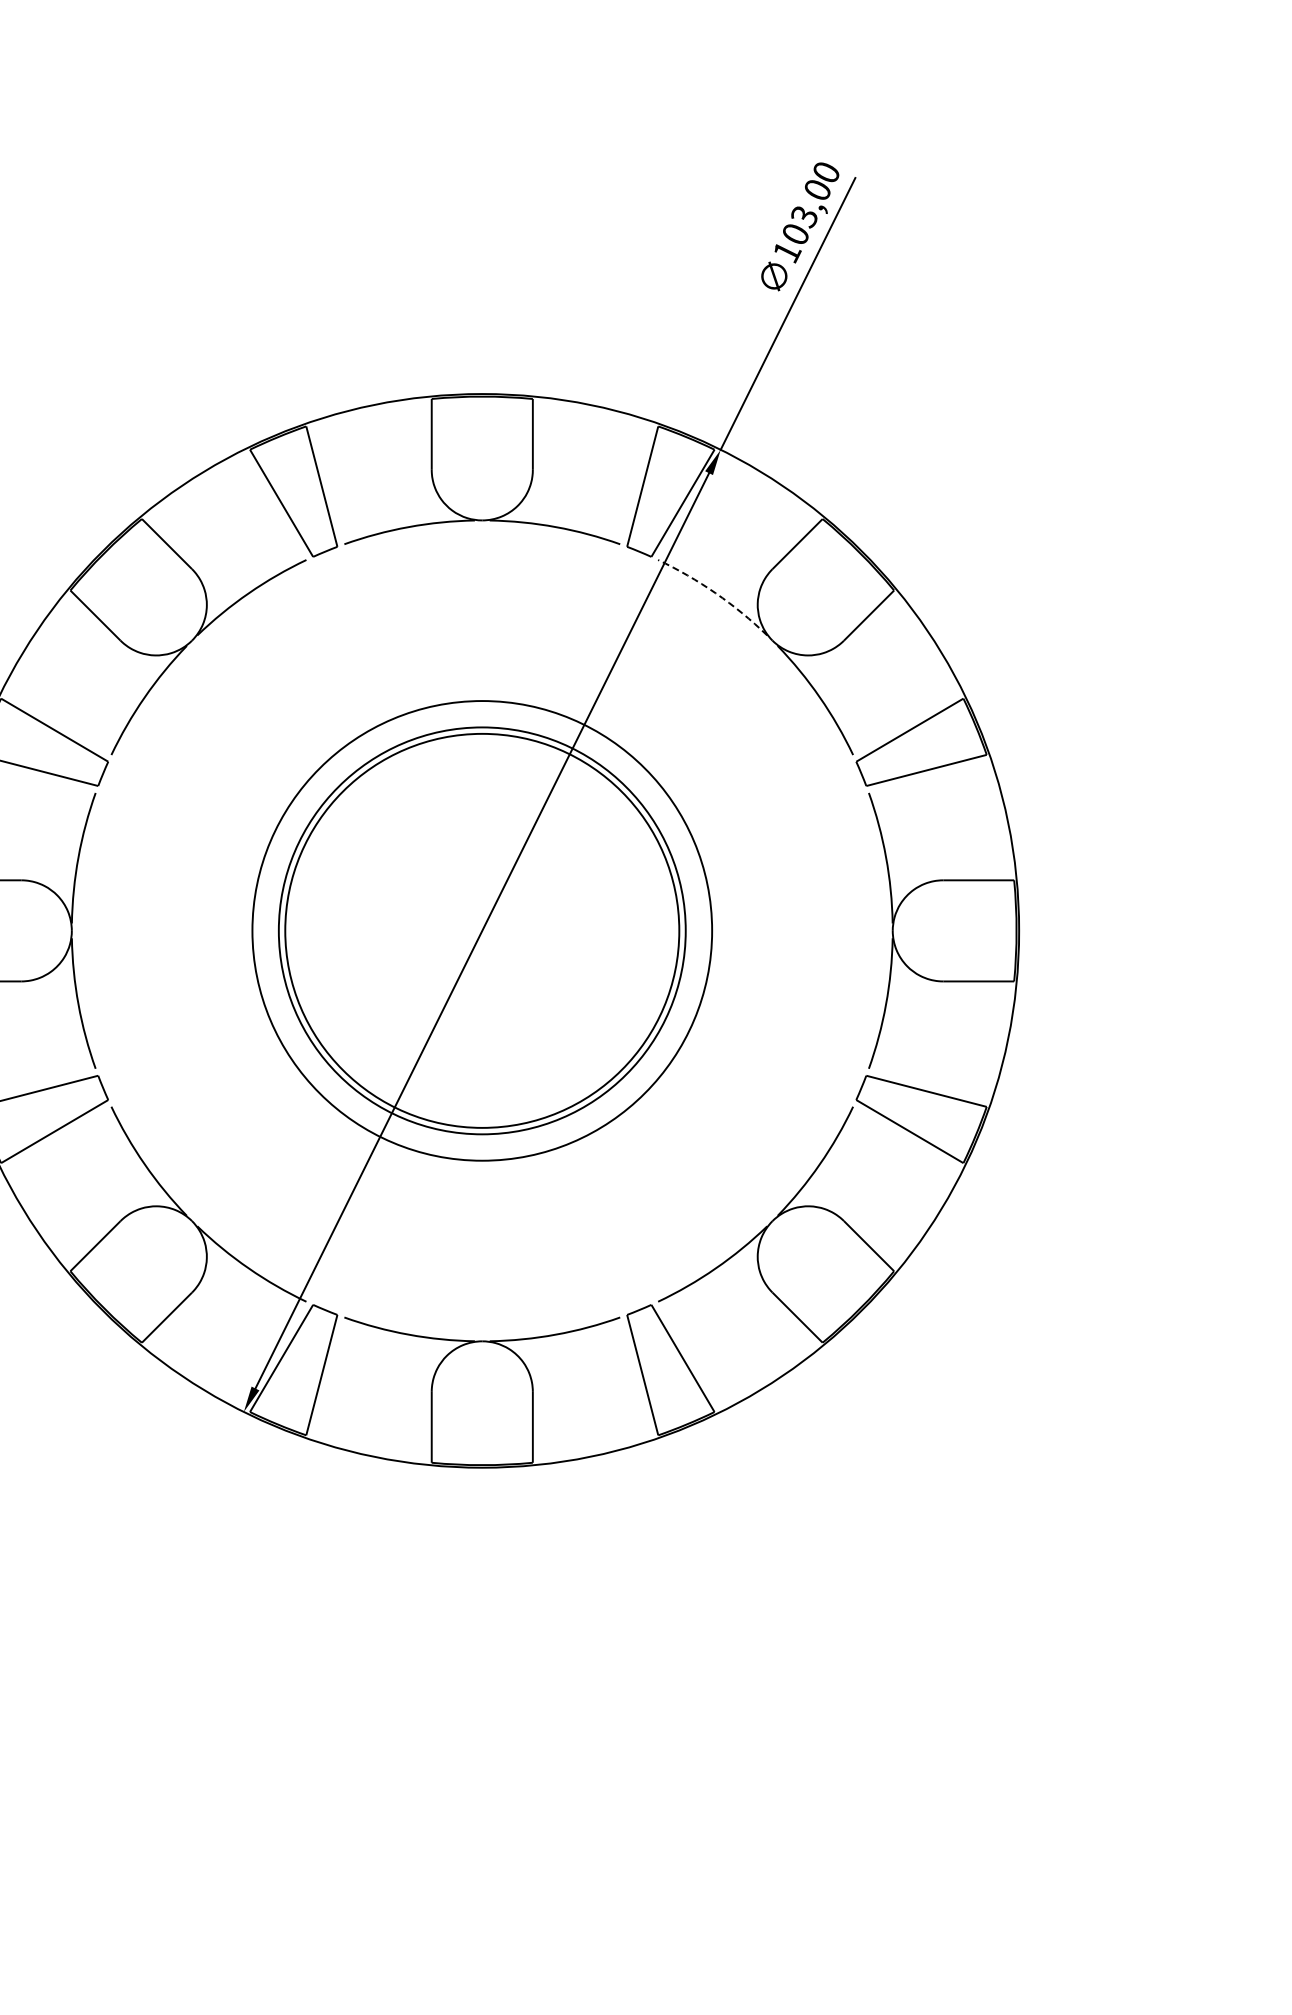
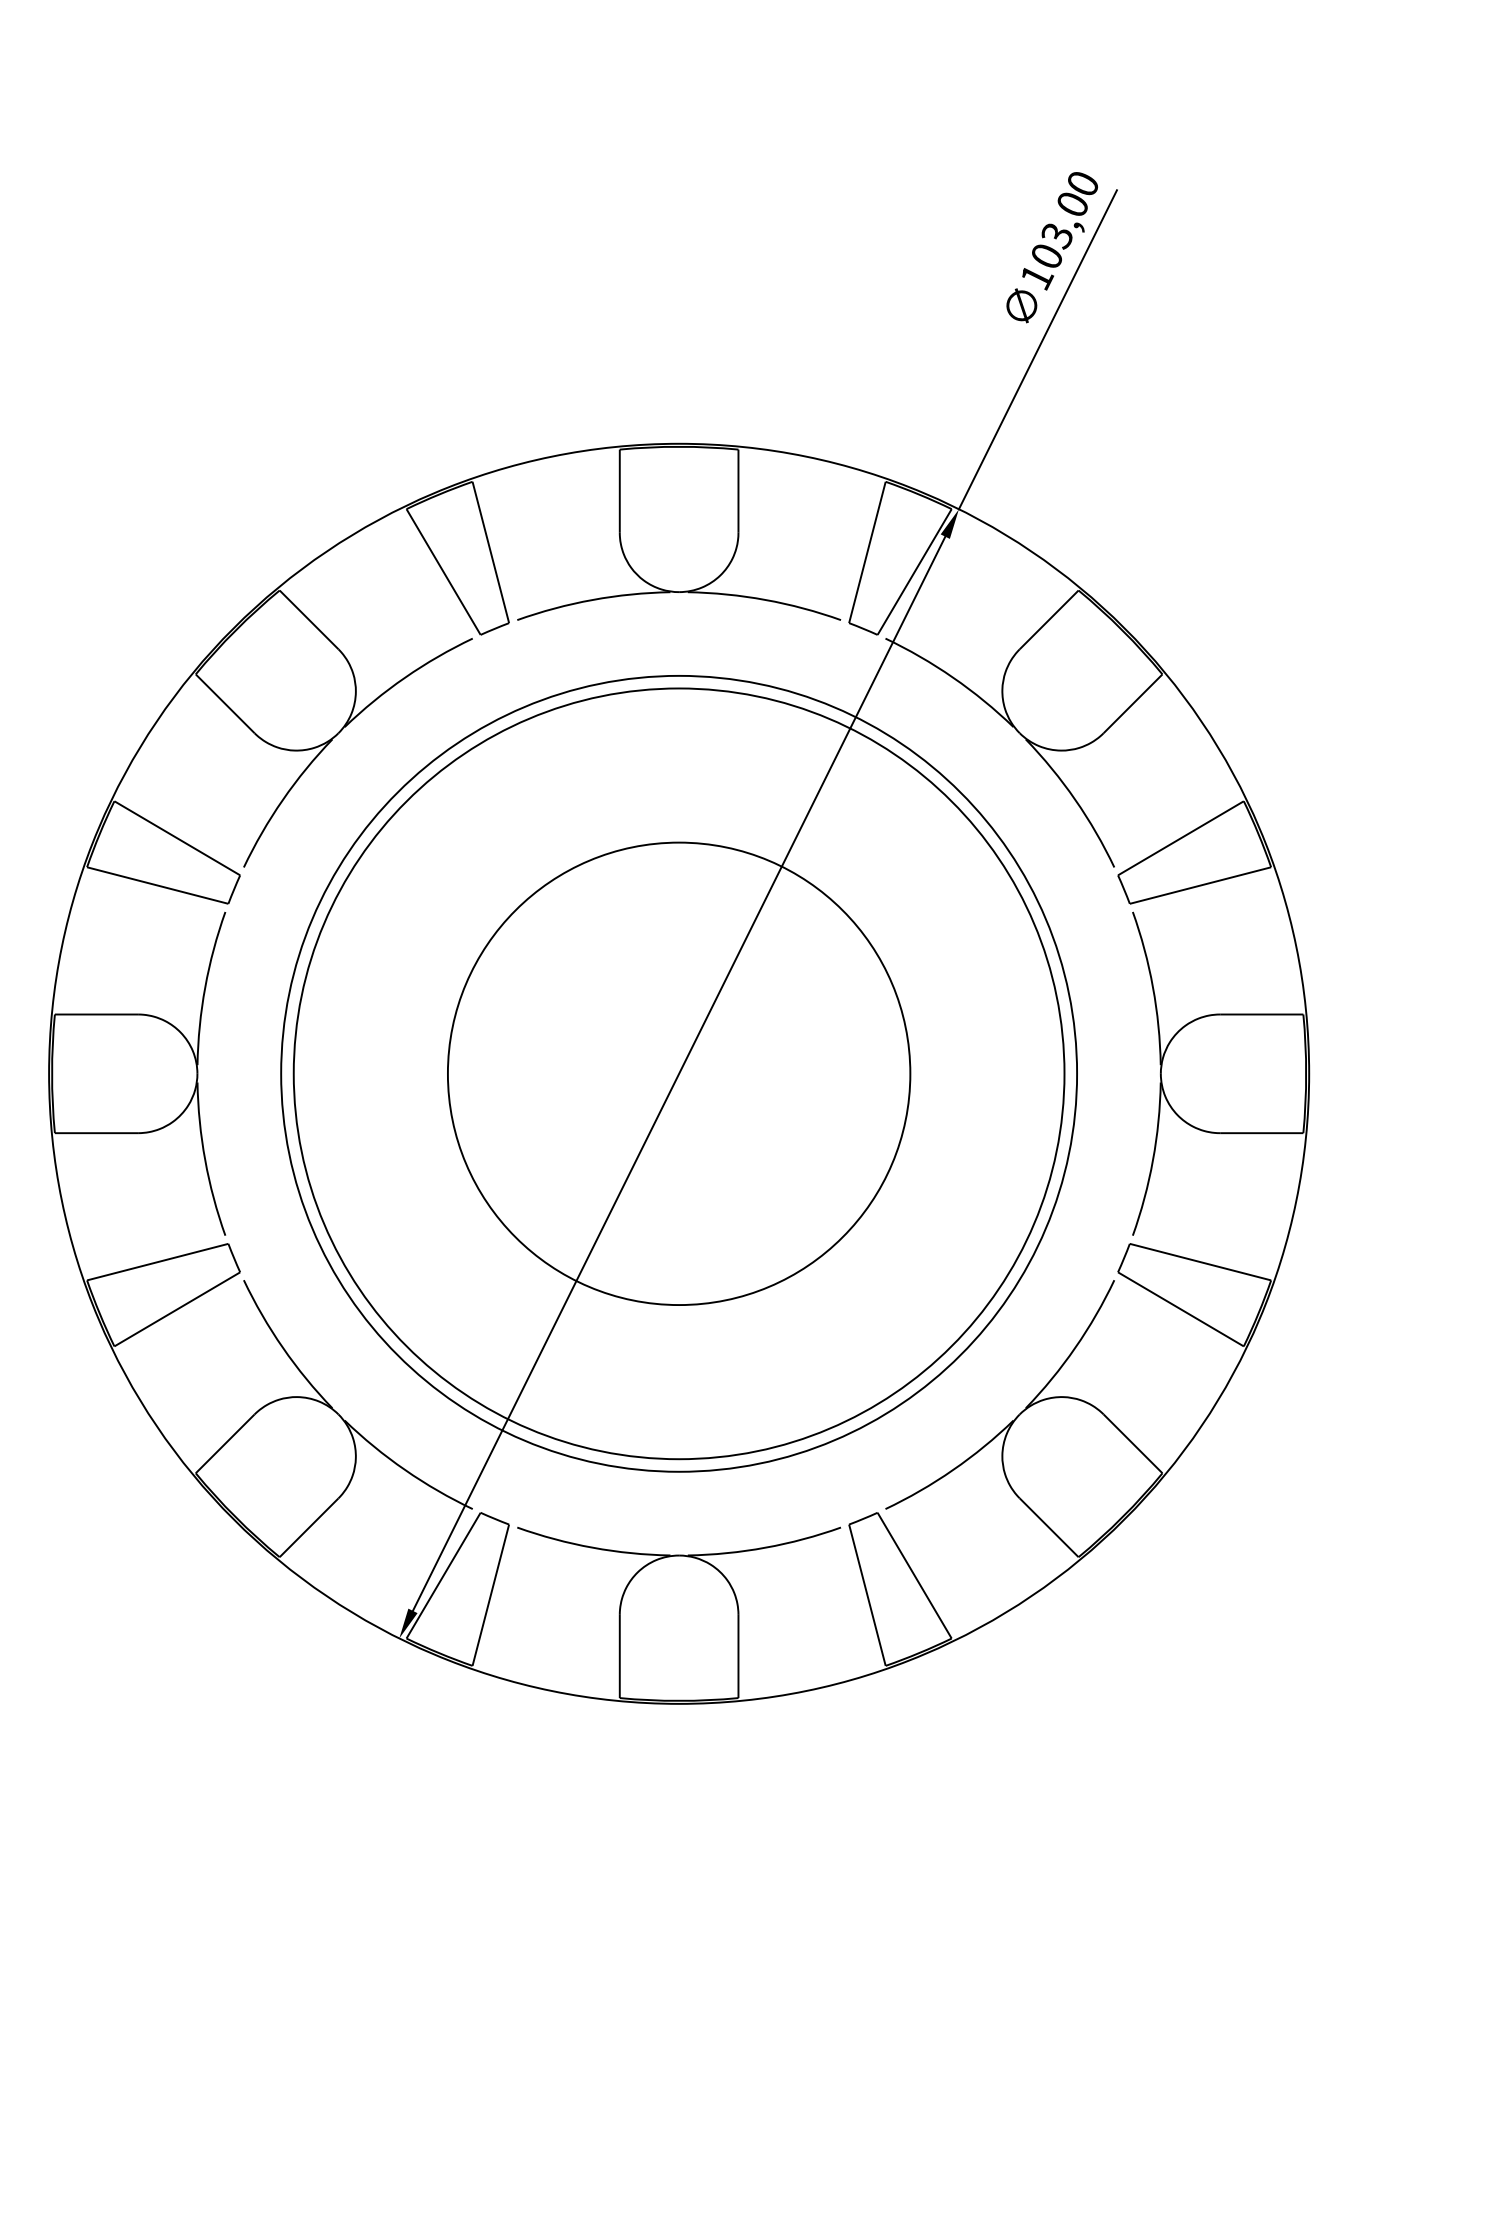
arc: (715, 593) -> (952, 677), dashed -> solid
circle: (481, 930) -> (678, 1073), size x1.43
circle: (482, 930) -> (679, 1073), size x1.67

